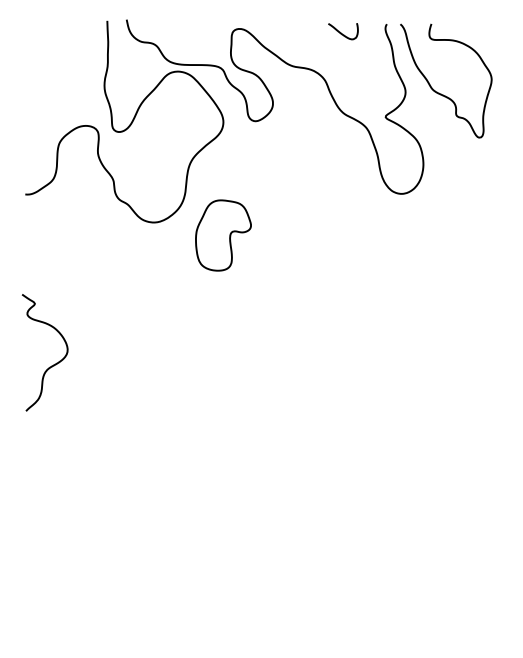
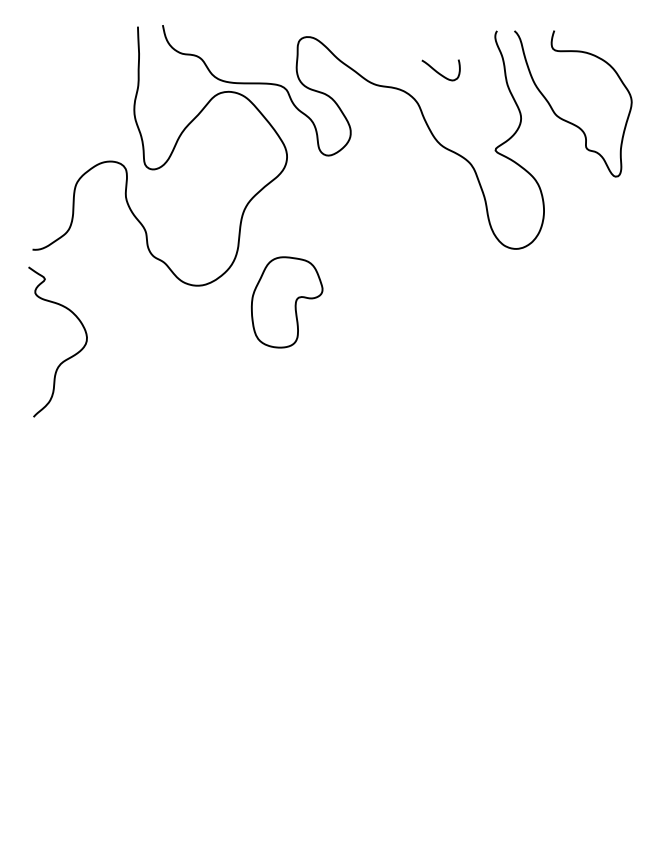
curve: (341, 32) -> (438, 71), moved
curve: (51, 365) -> (66, 358), moved

